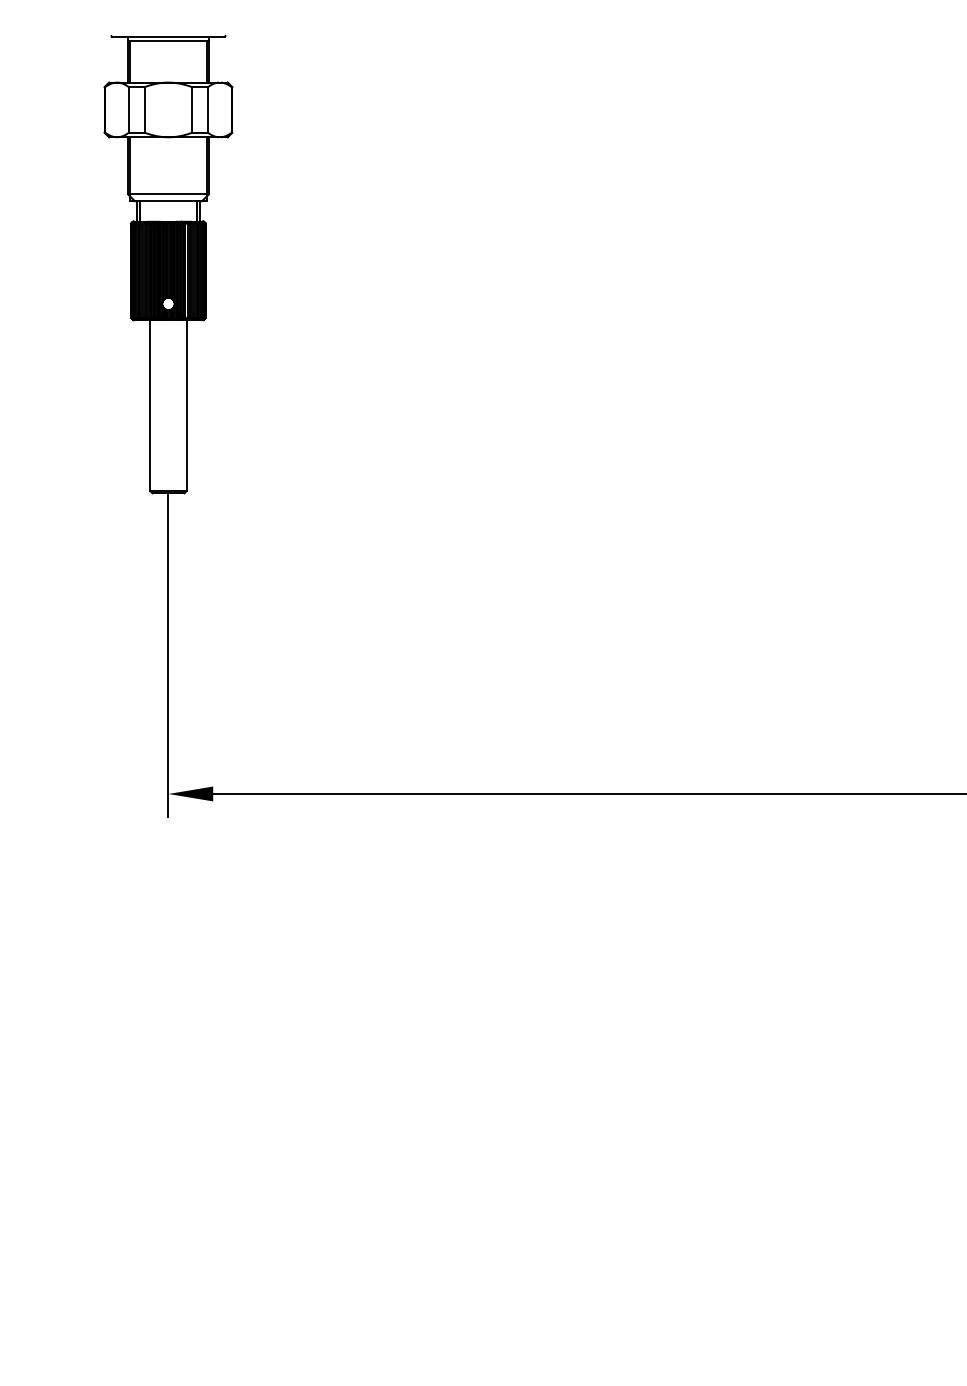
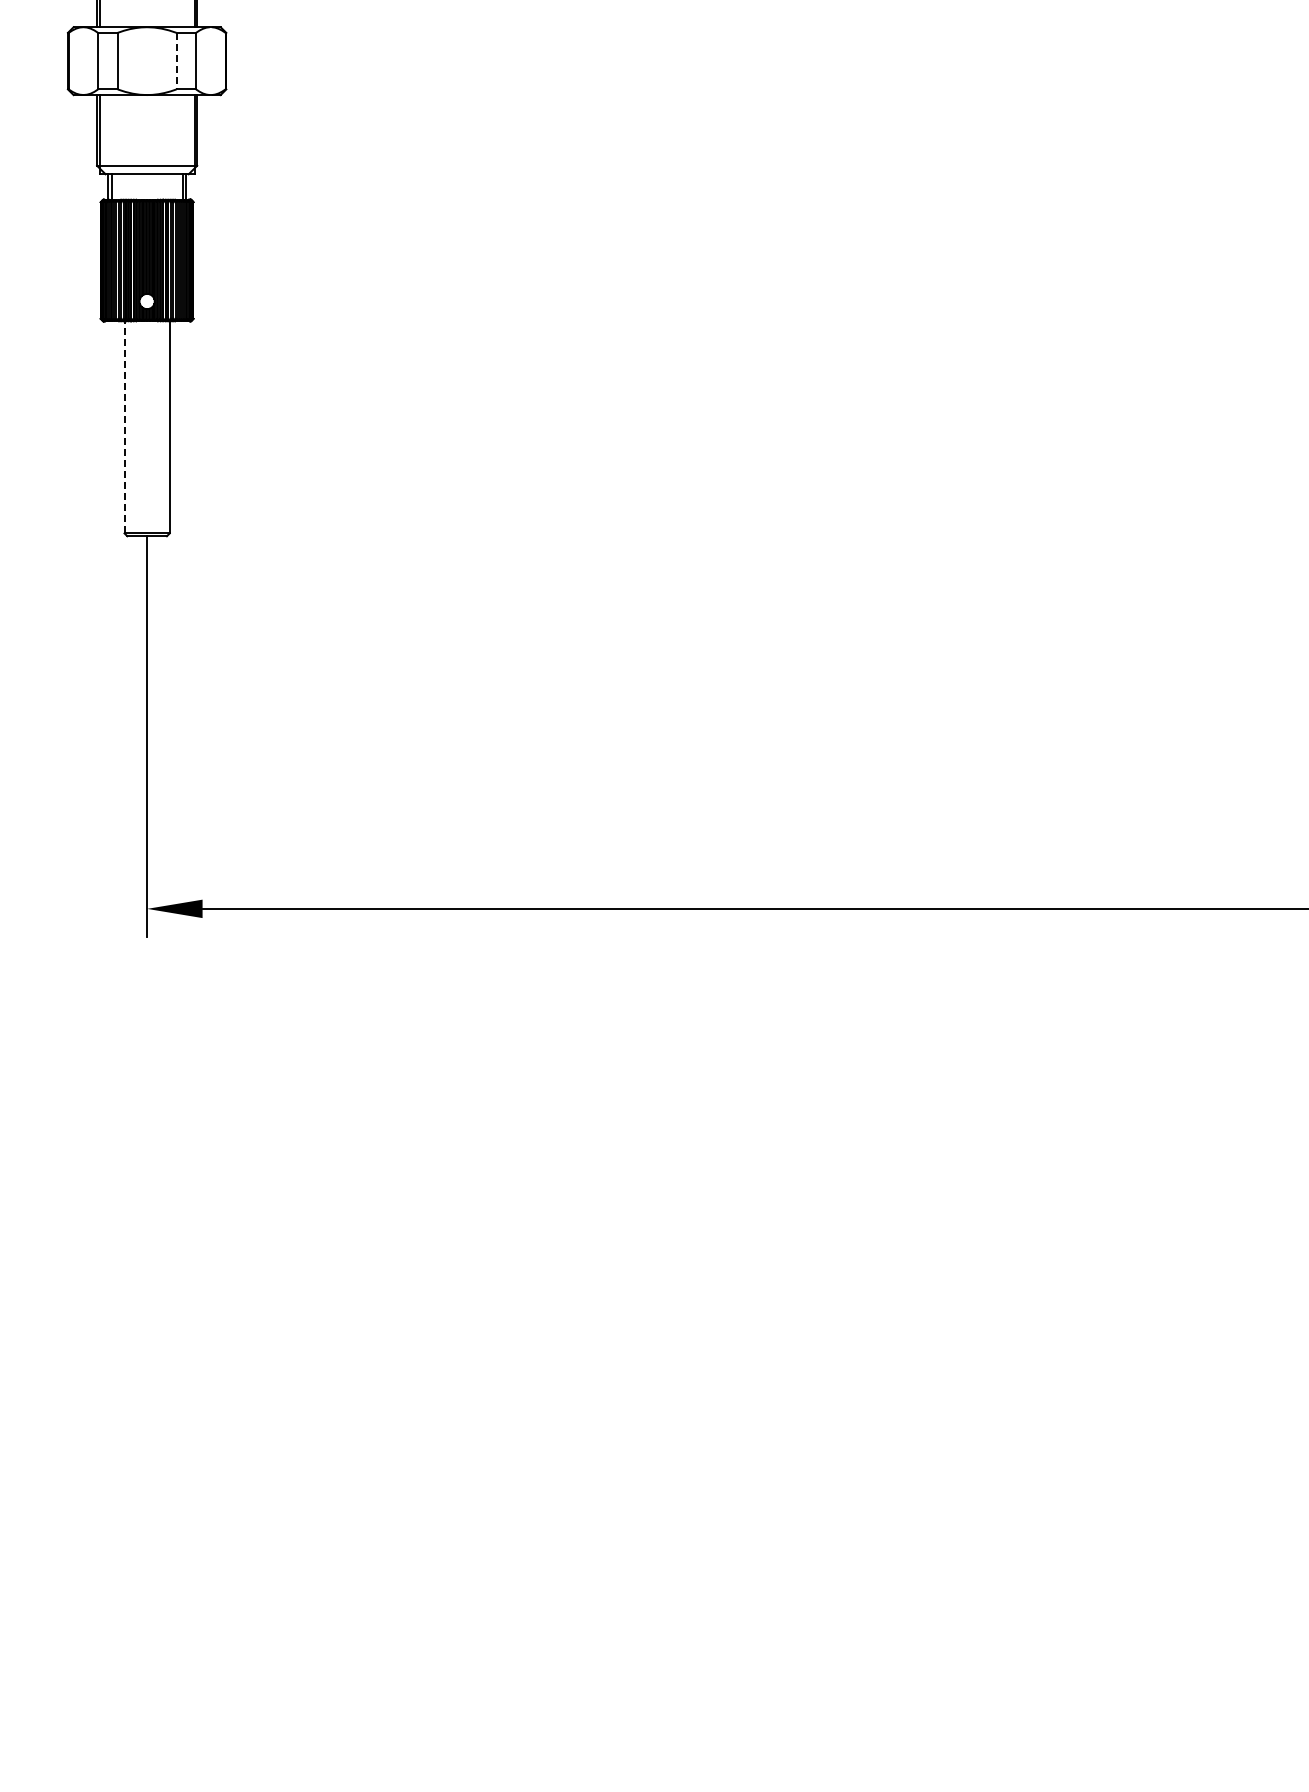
line: (192, 110) -> (176, 61), solid -> dashed
line: (150, 404) -> (124, 426), solid -> dashed

